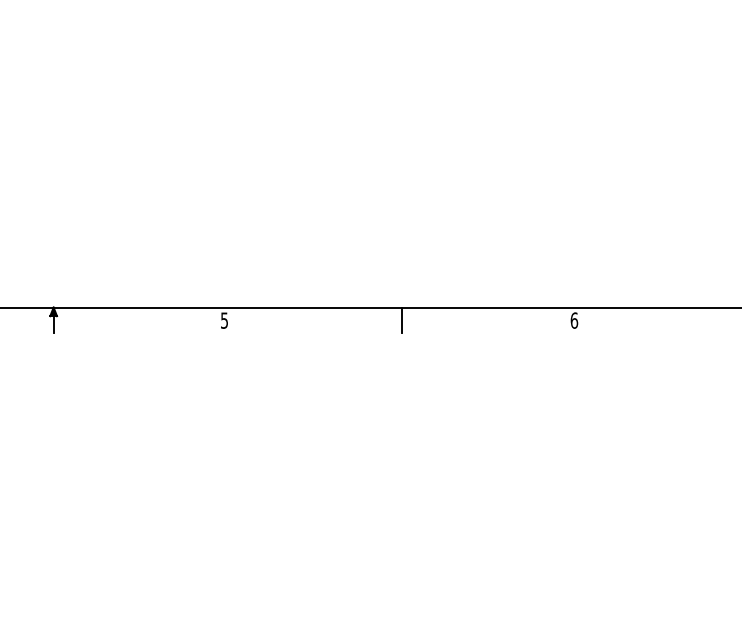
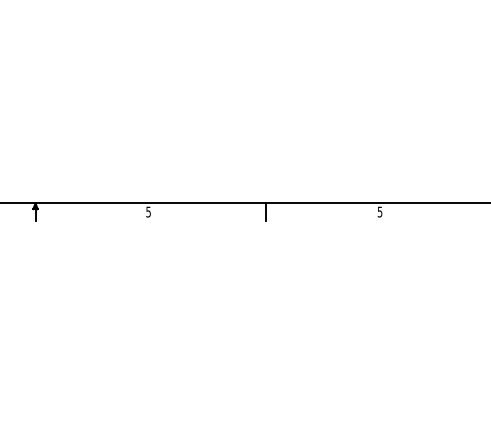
text: (573, 319) -> (379, 211), 6 -> 5

